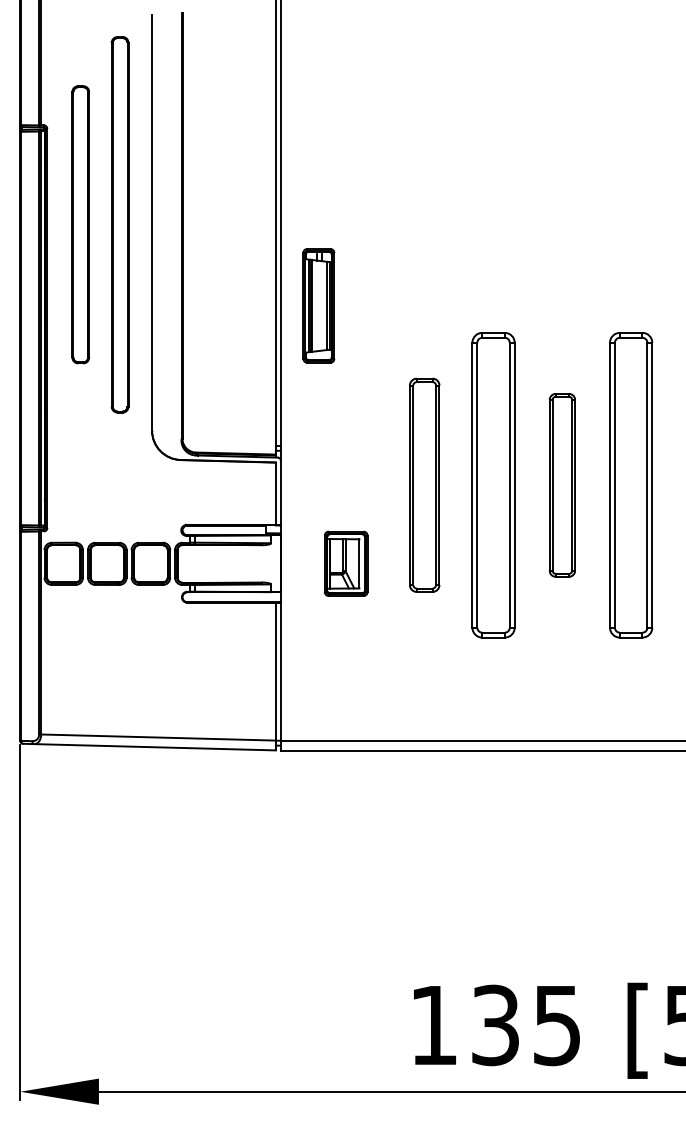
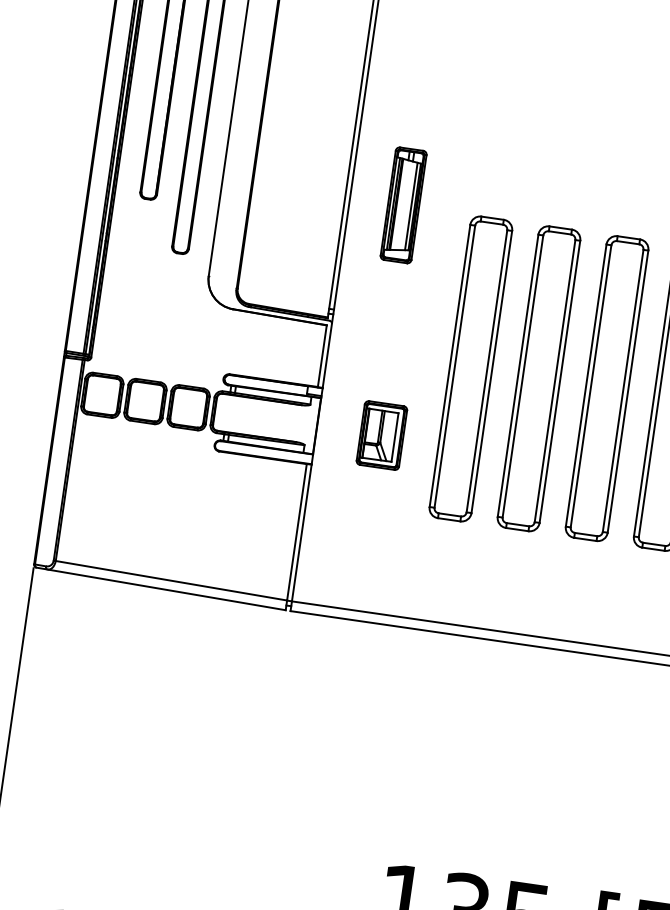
part: (318, 305) -> (403, 204), moved
part: (424, 485) -> (470, 369), size x1.43
part: (562, 485) -> (607, 388), size x1.67

